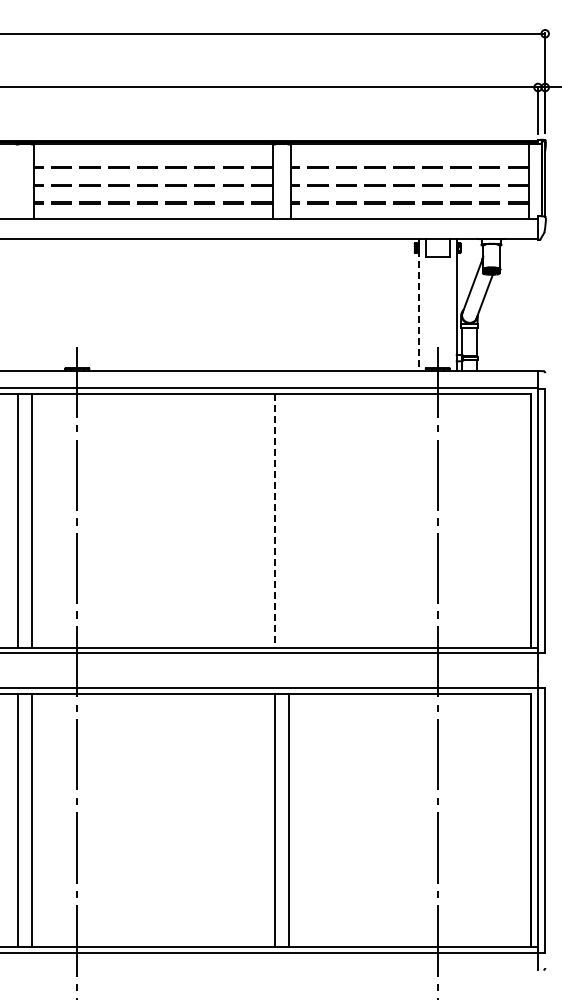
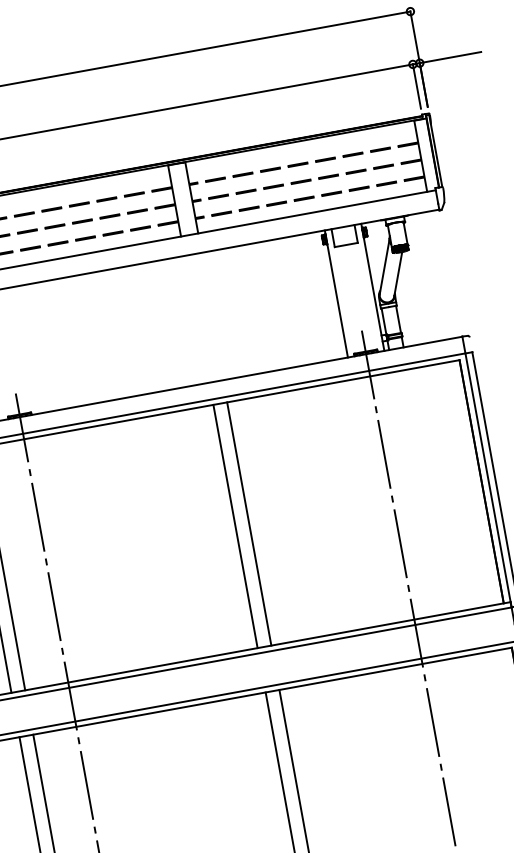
line: (418, 305) -> (336, 294), dashed -> solid
line: (274, 520) -> (235, 526), dashed -> solid
line: (288, 520) -> (248, 523), added

